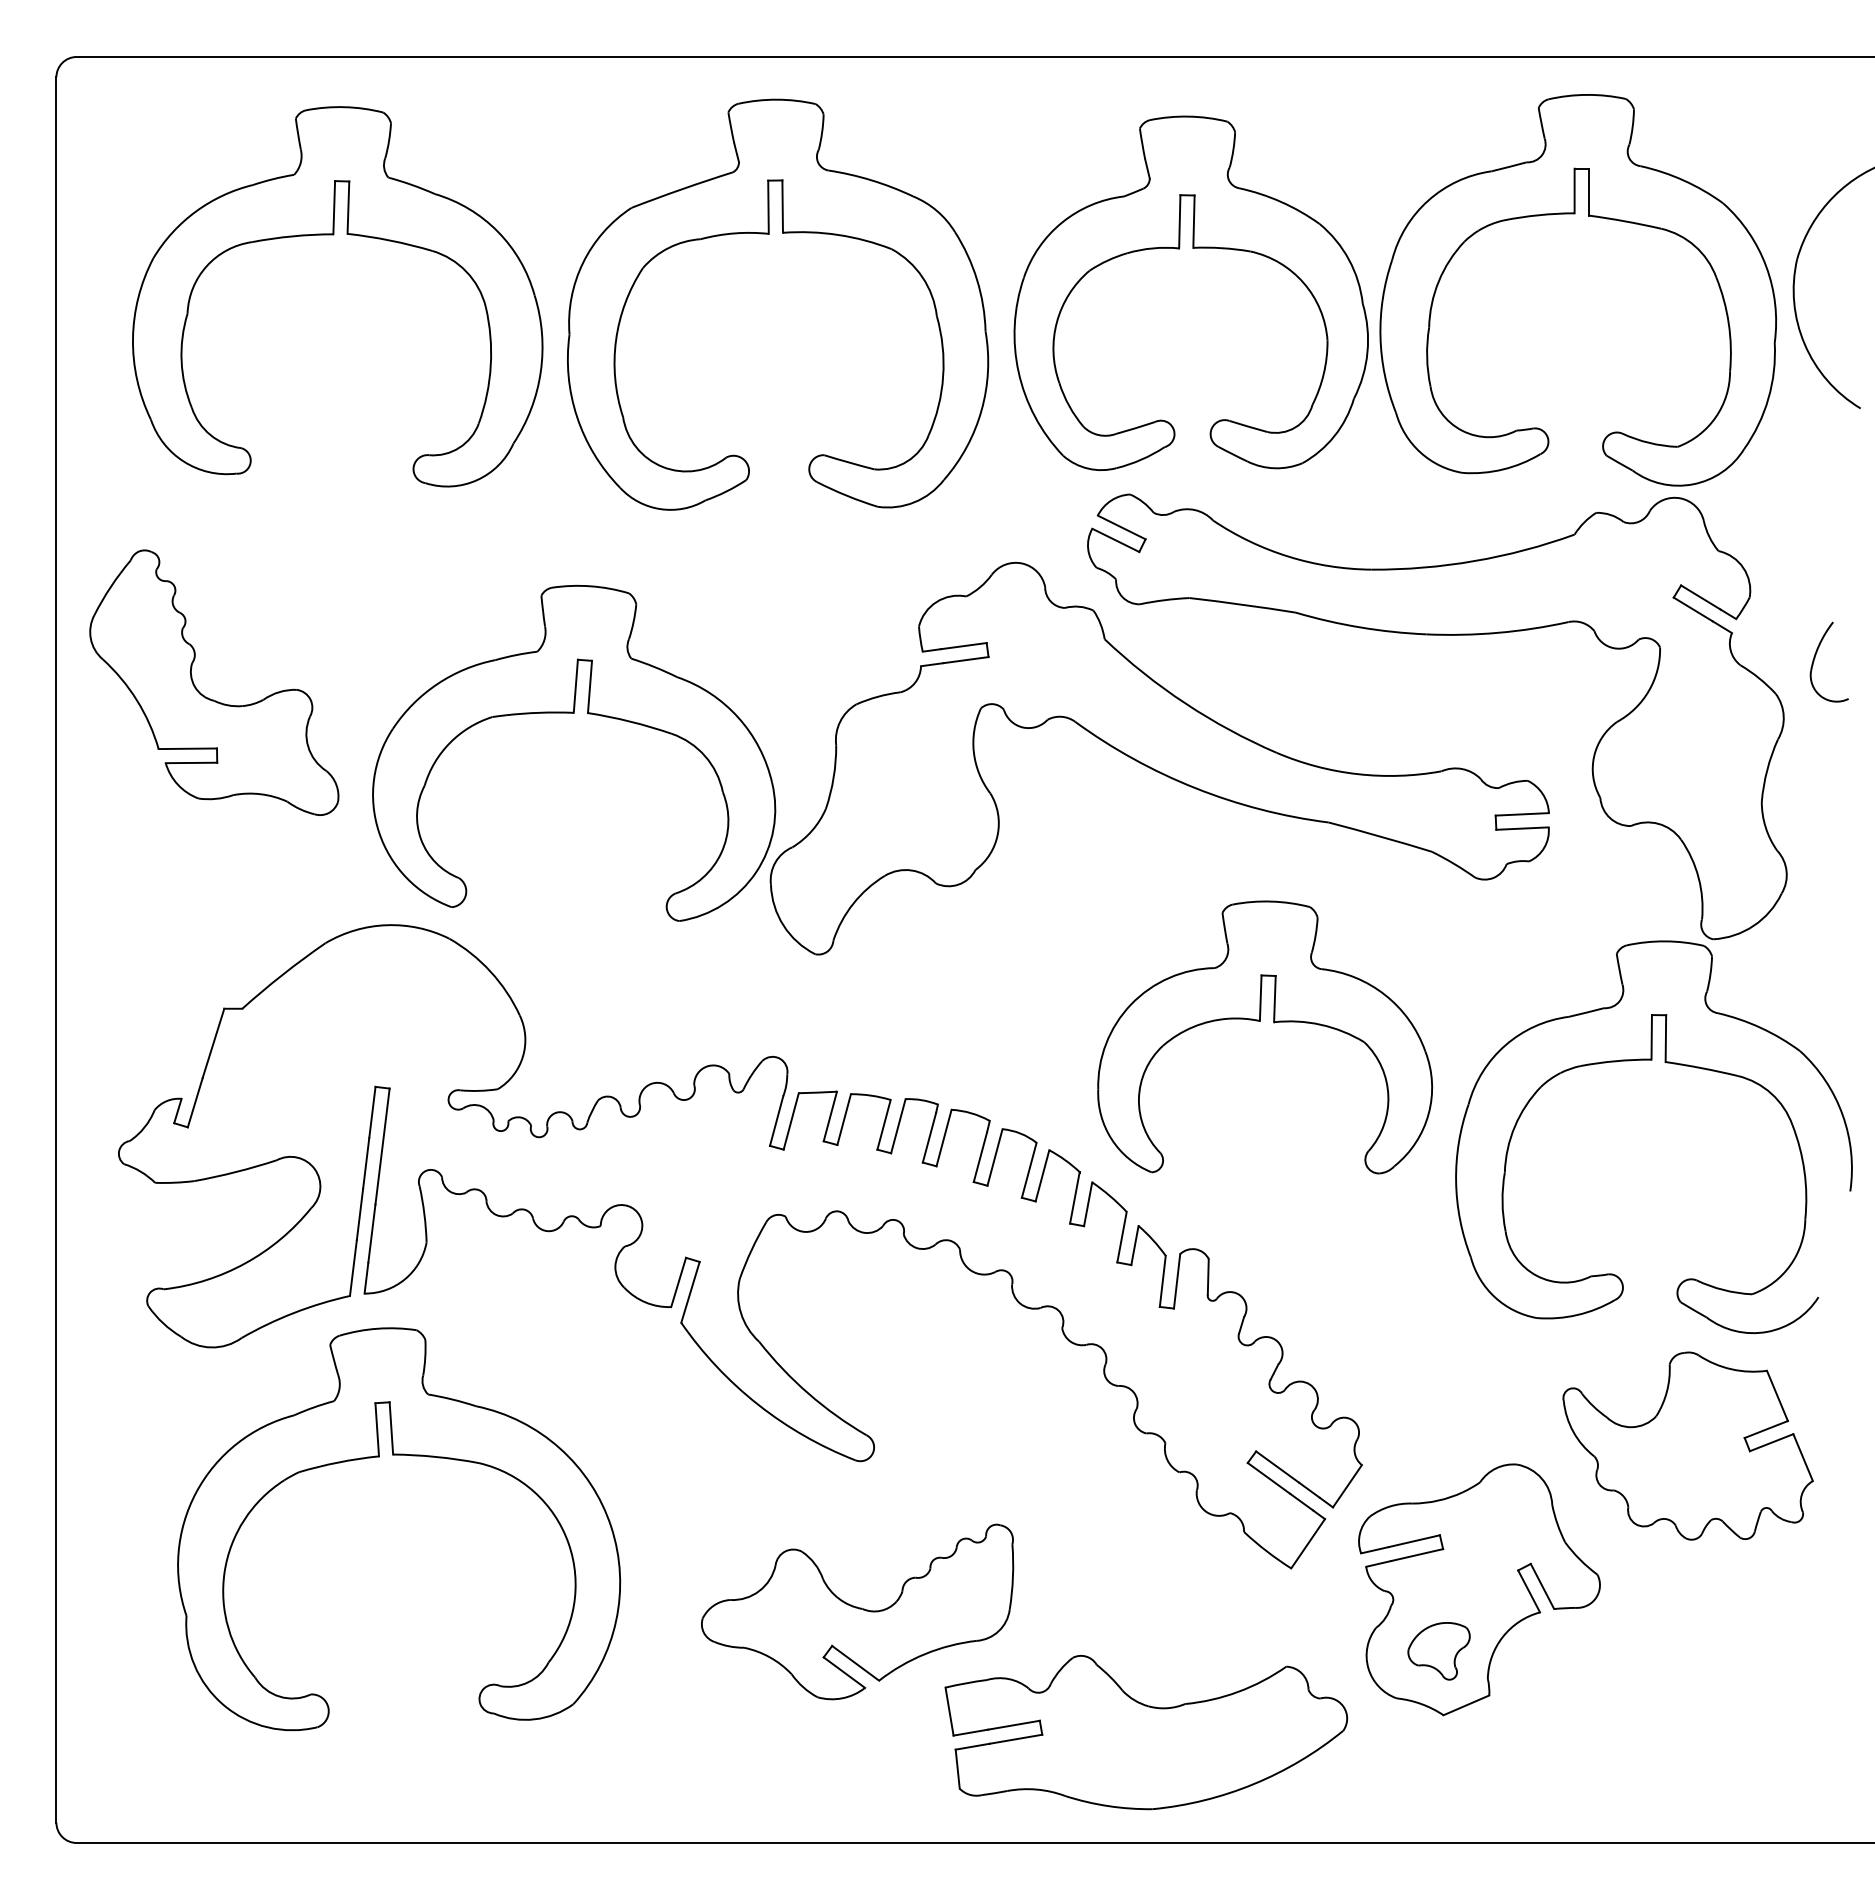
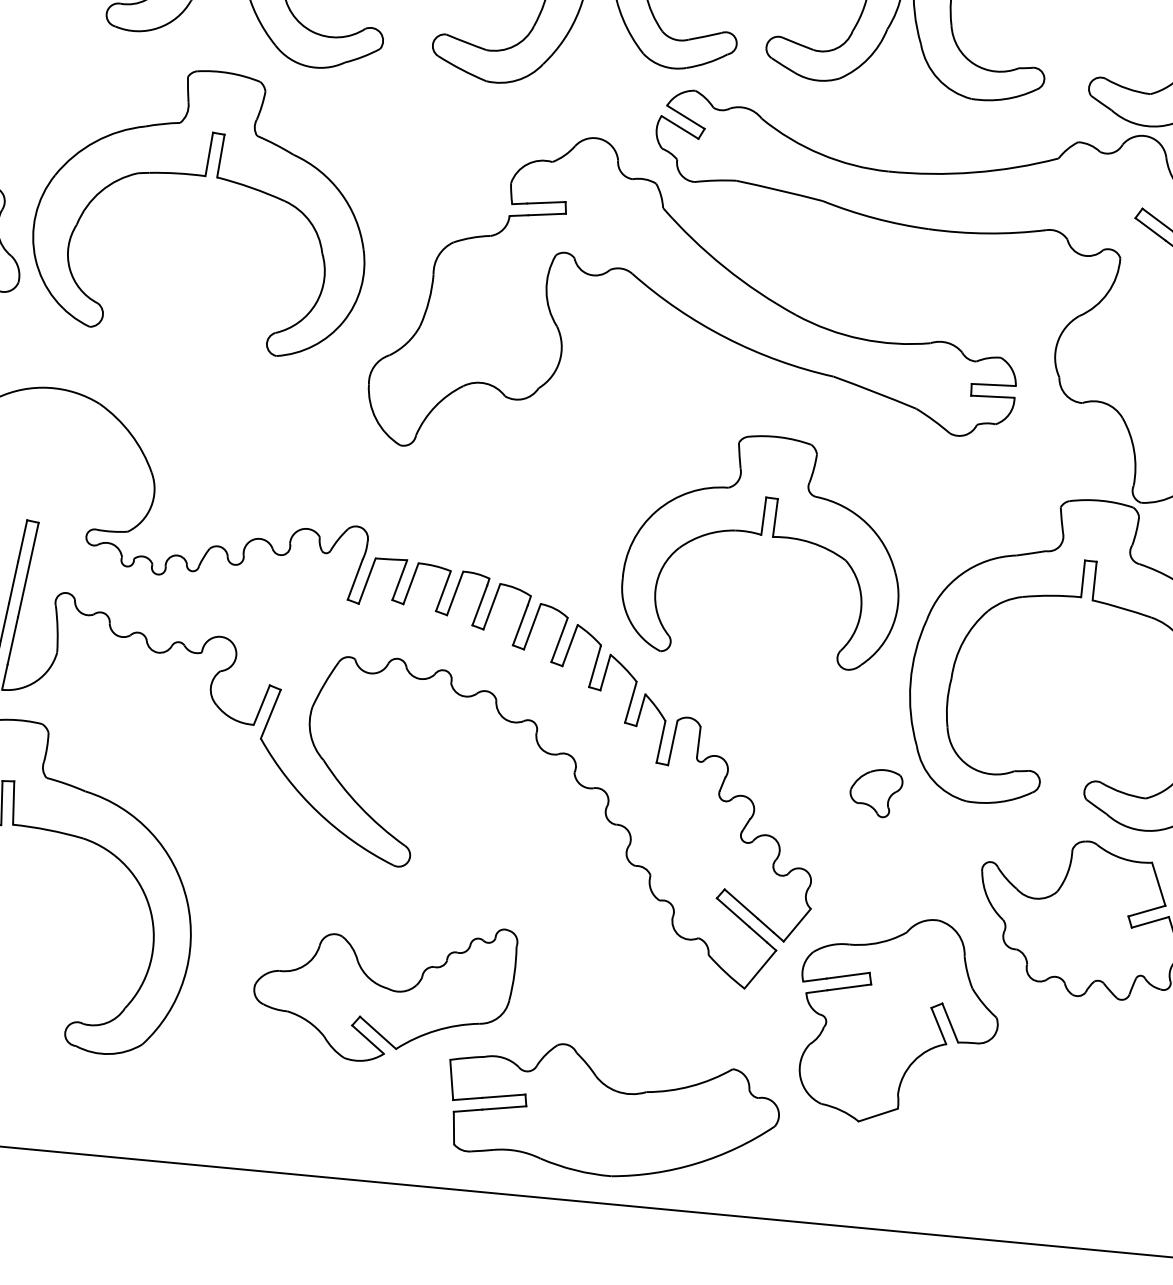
part: (574, 713) -> (206, 176), moved
part: (1438, 1651) -> (875, 793), moved

